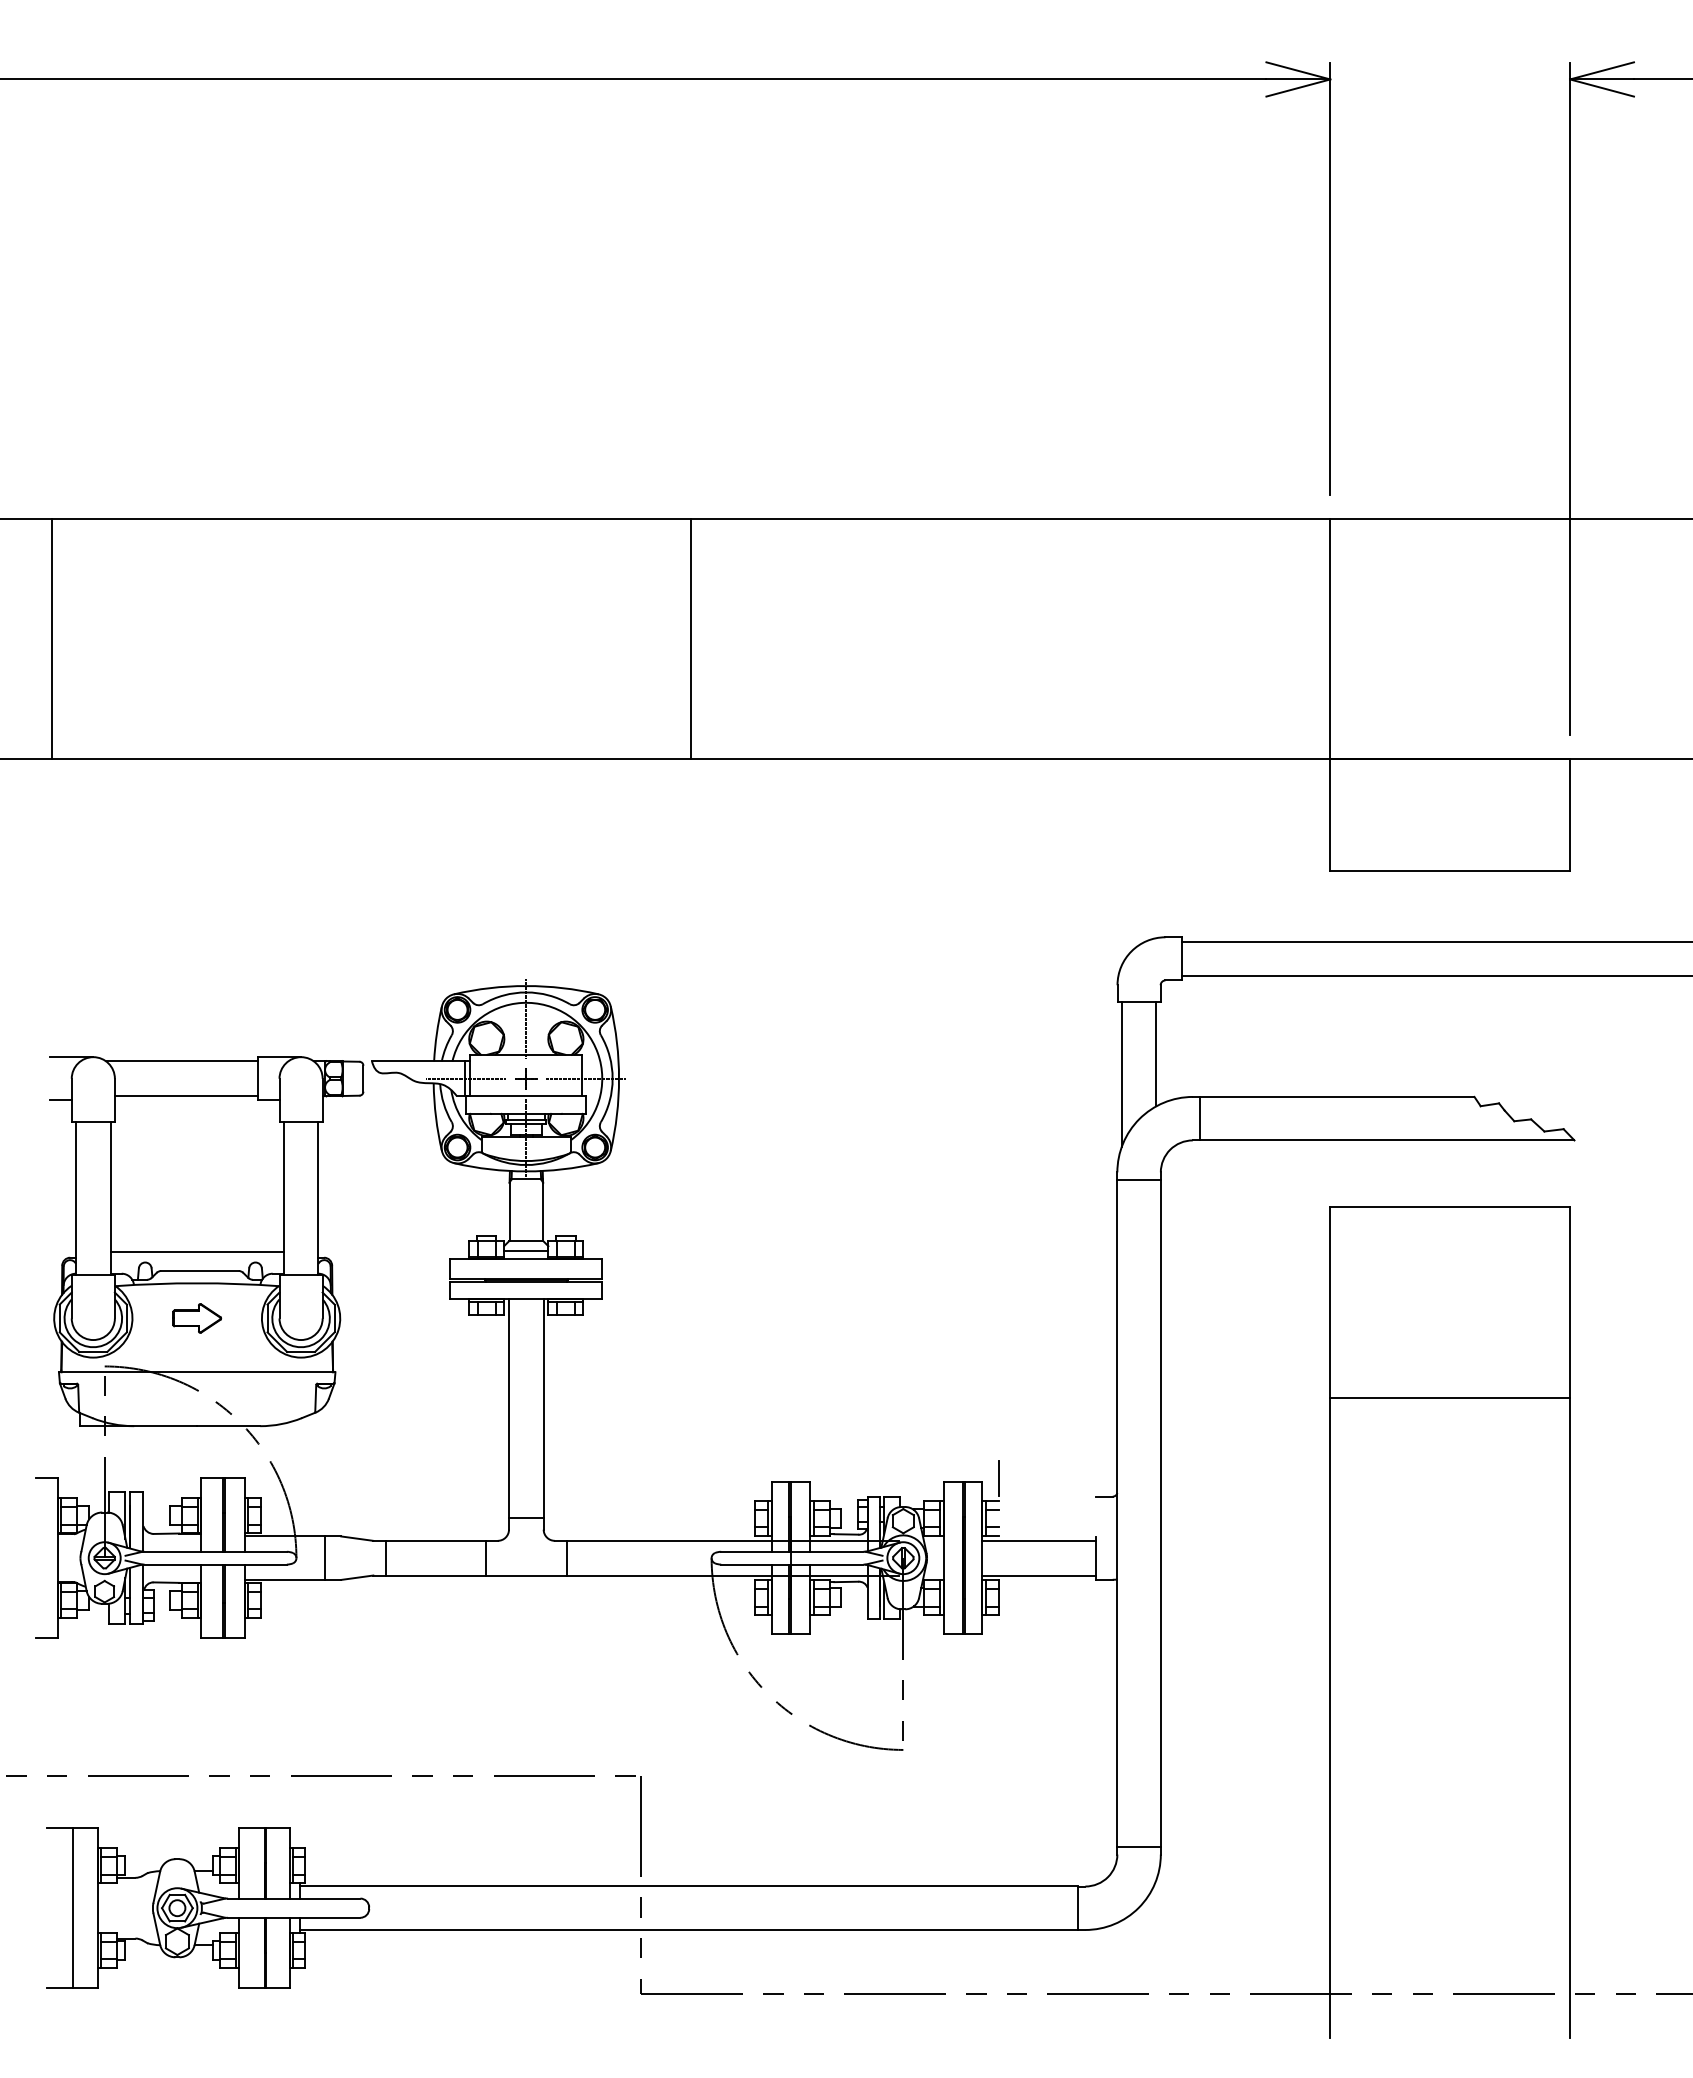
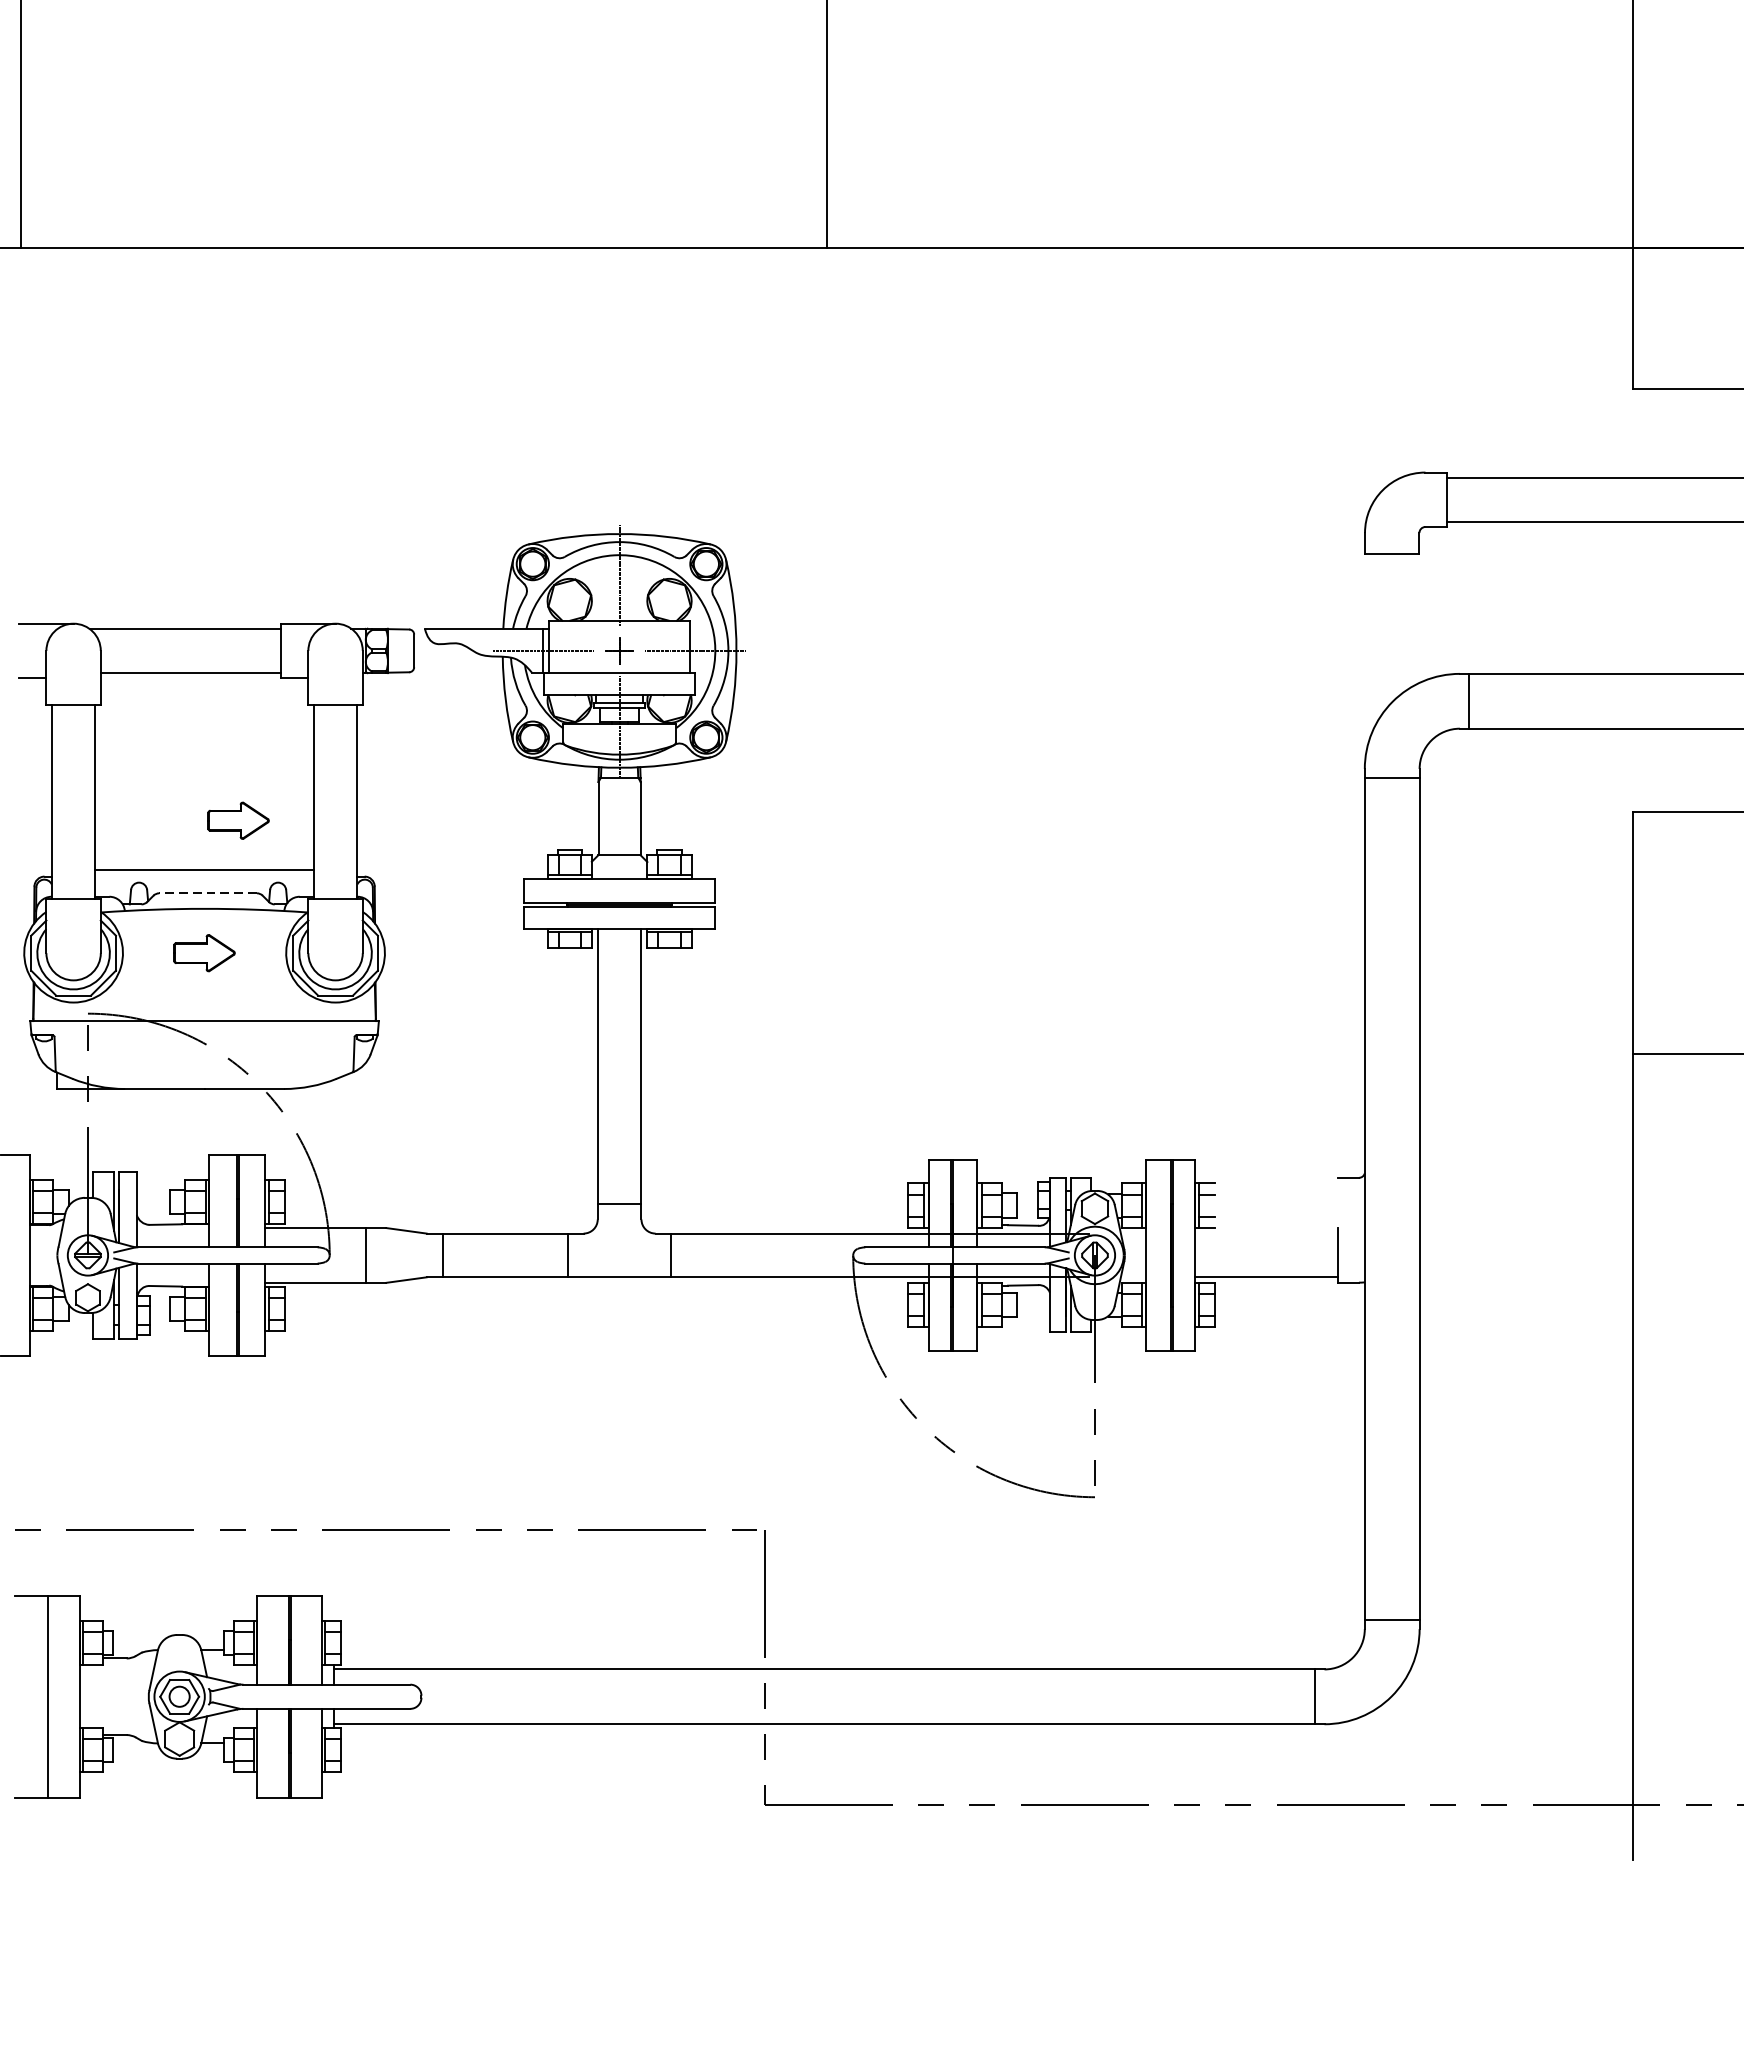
line: (1156, 1054) -> (1414, 620), removed
line: (1121, 1074) -> (1370, 645), removed
part: (224, 1213) -> (239, 820), added
line: (526, 1251) -> (619, 868), removed
line: (200, 1271) -> (208, 893), solid -> dashed
line: (998, 1478) -> (1214, 1154), removed
line: (1038, 1540) -> (1265, 1233), removed

